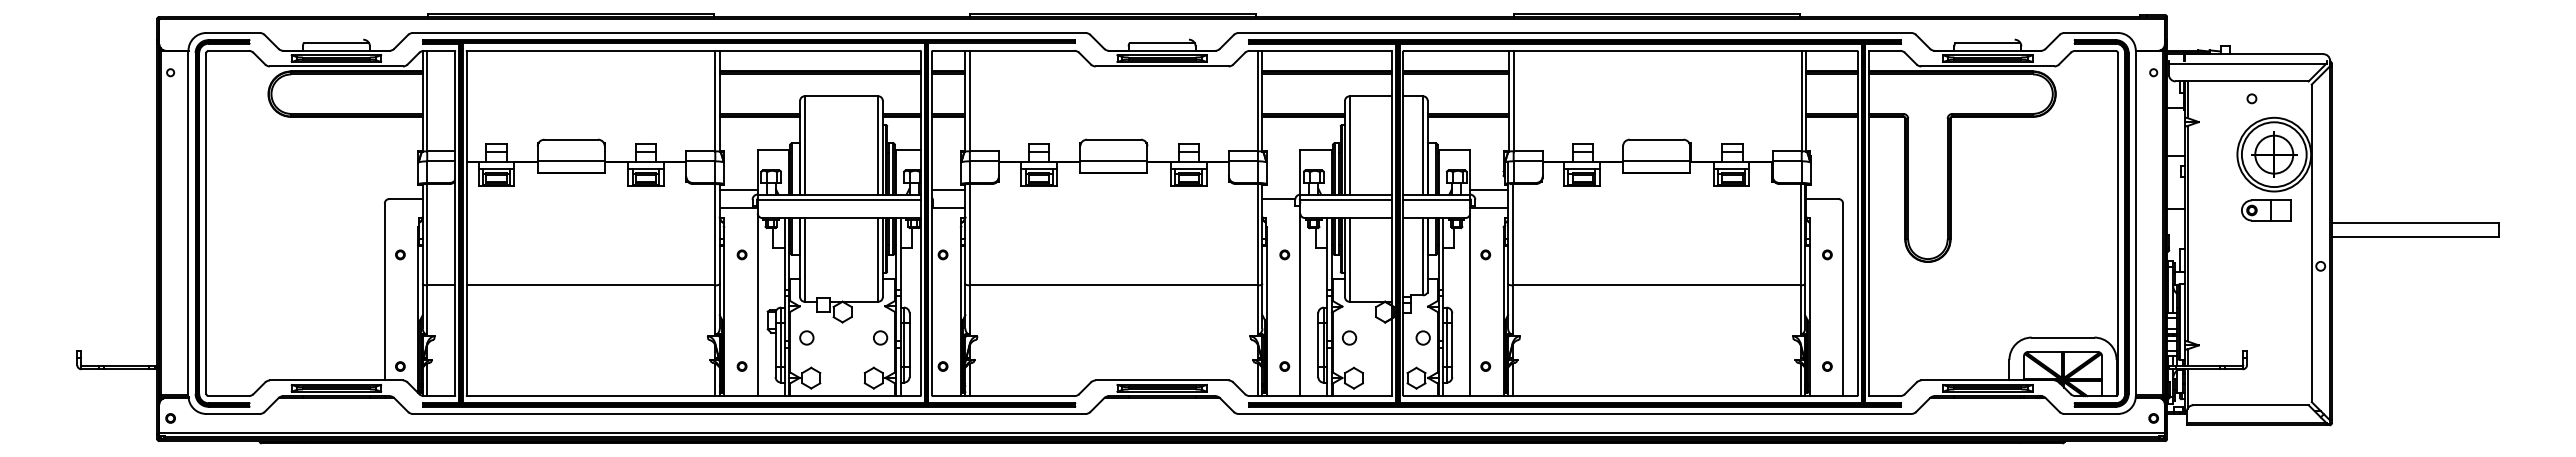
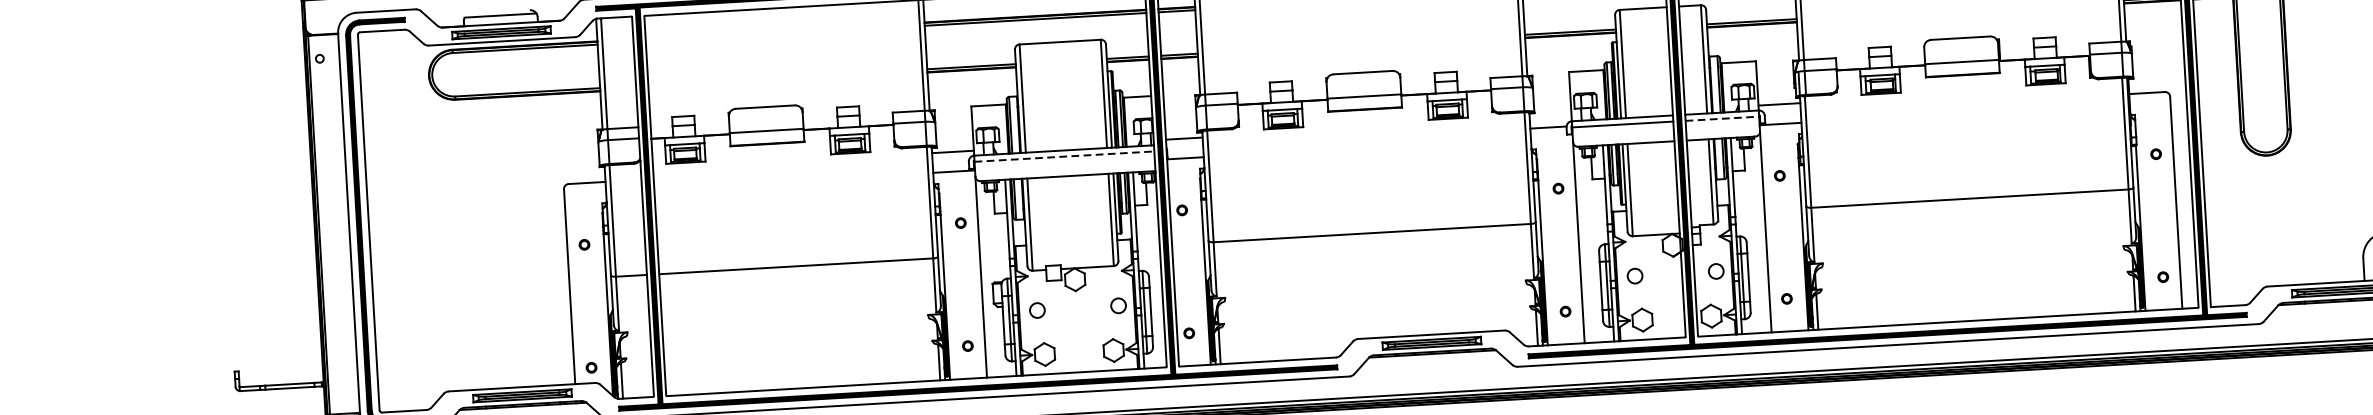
line: (839, 200) -> (1064, 157), solid -> dashed
line: (1437, 200) -> (1723, 119), solid -> dashed

